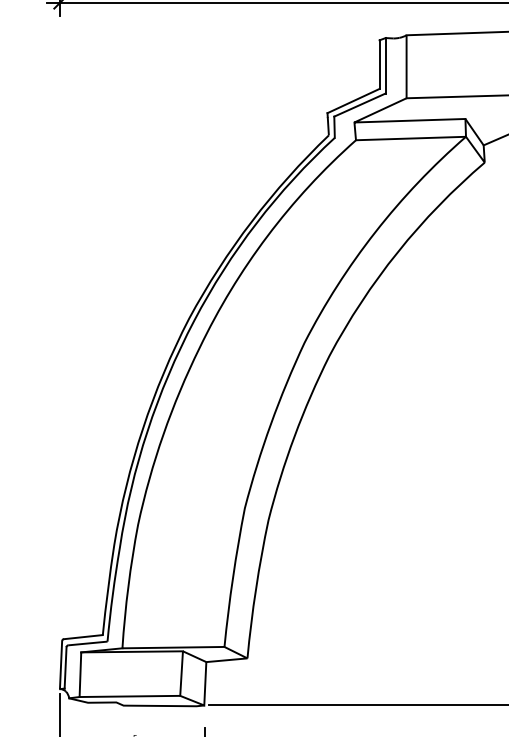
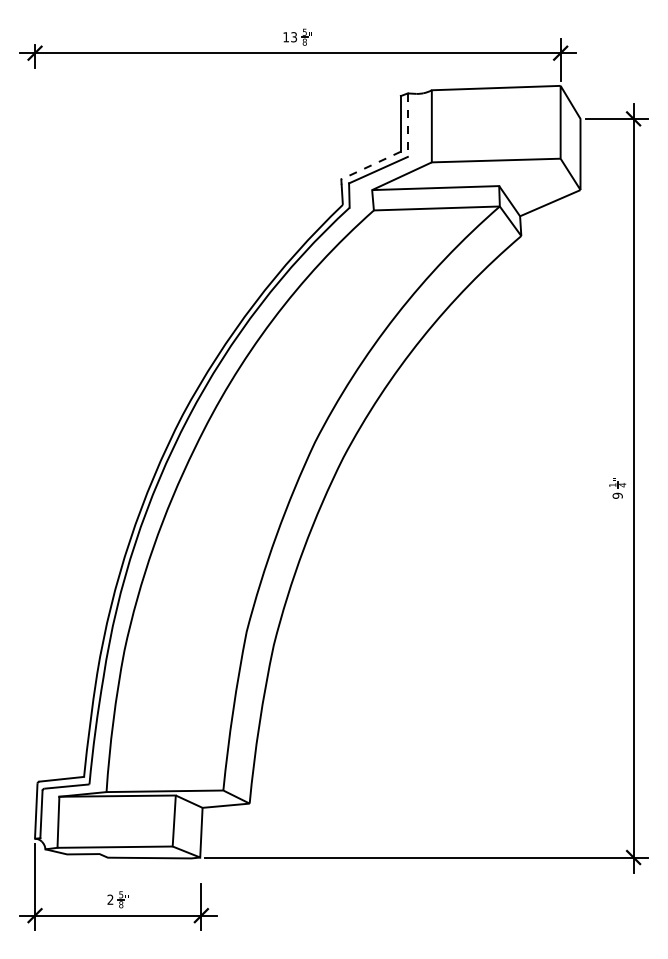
line: (385, 66) -> (407, 125), solid -> dashed
line: (353, 100) -> (371, 165), solid -> dashed

